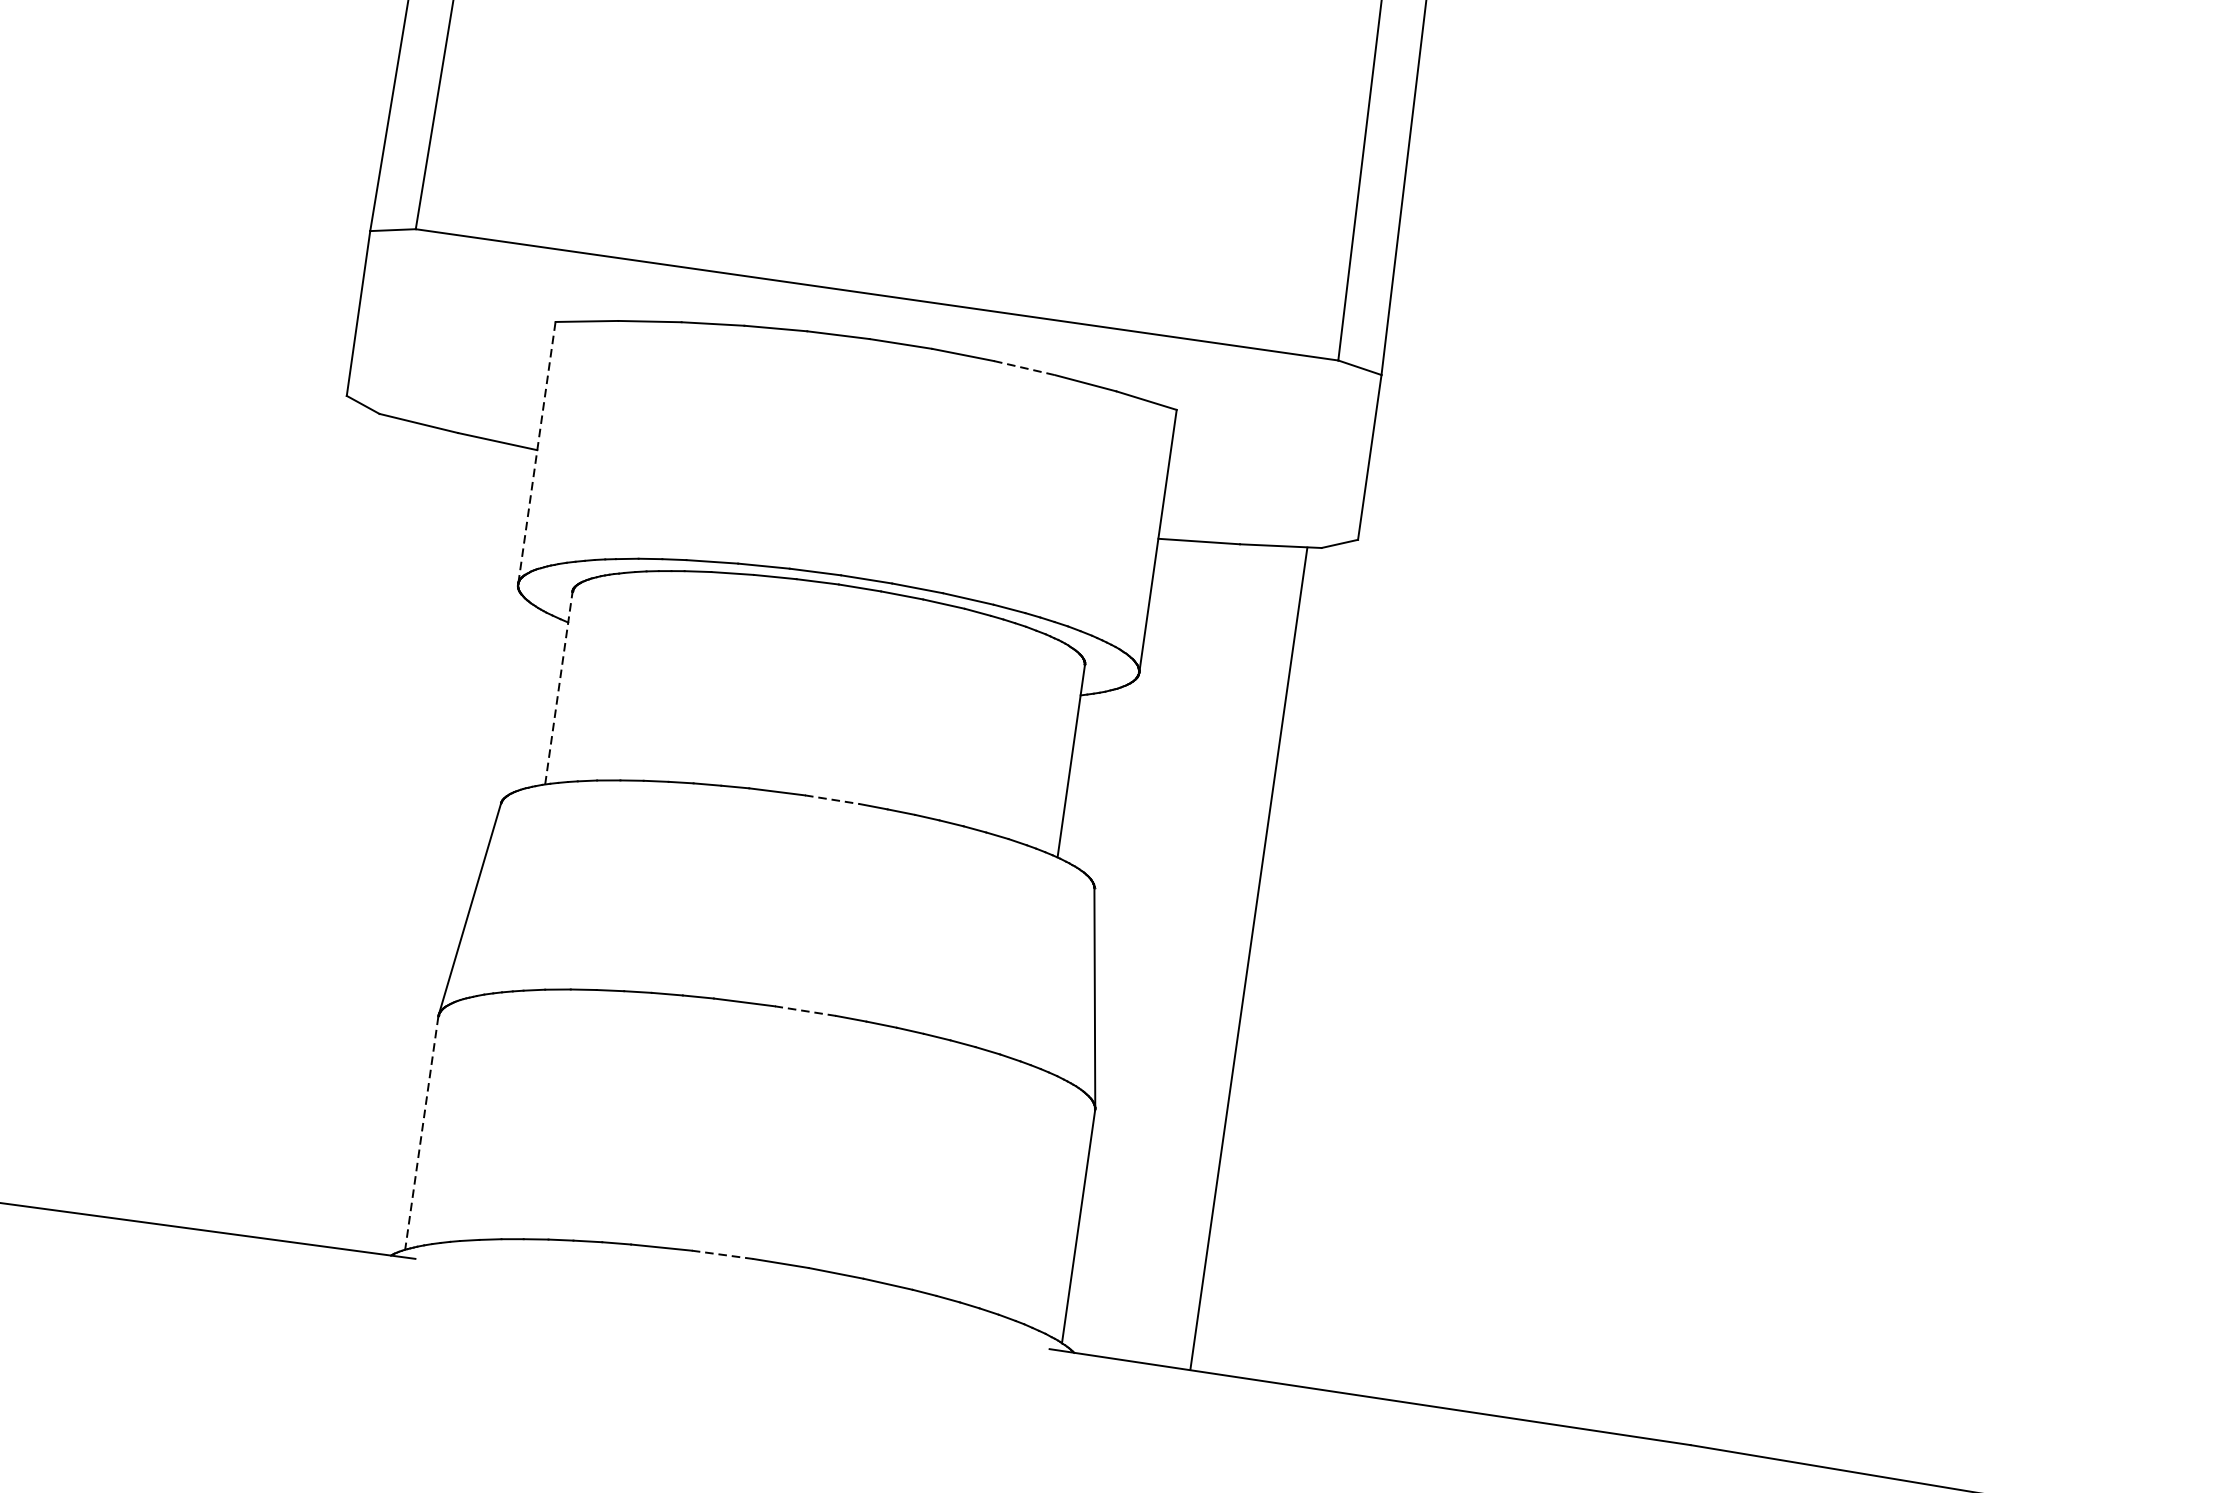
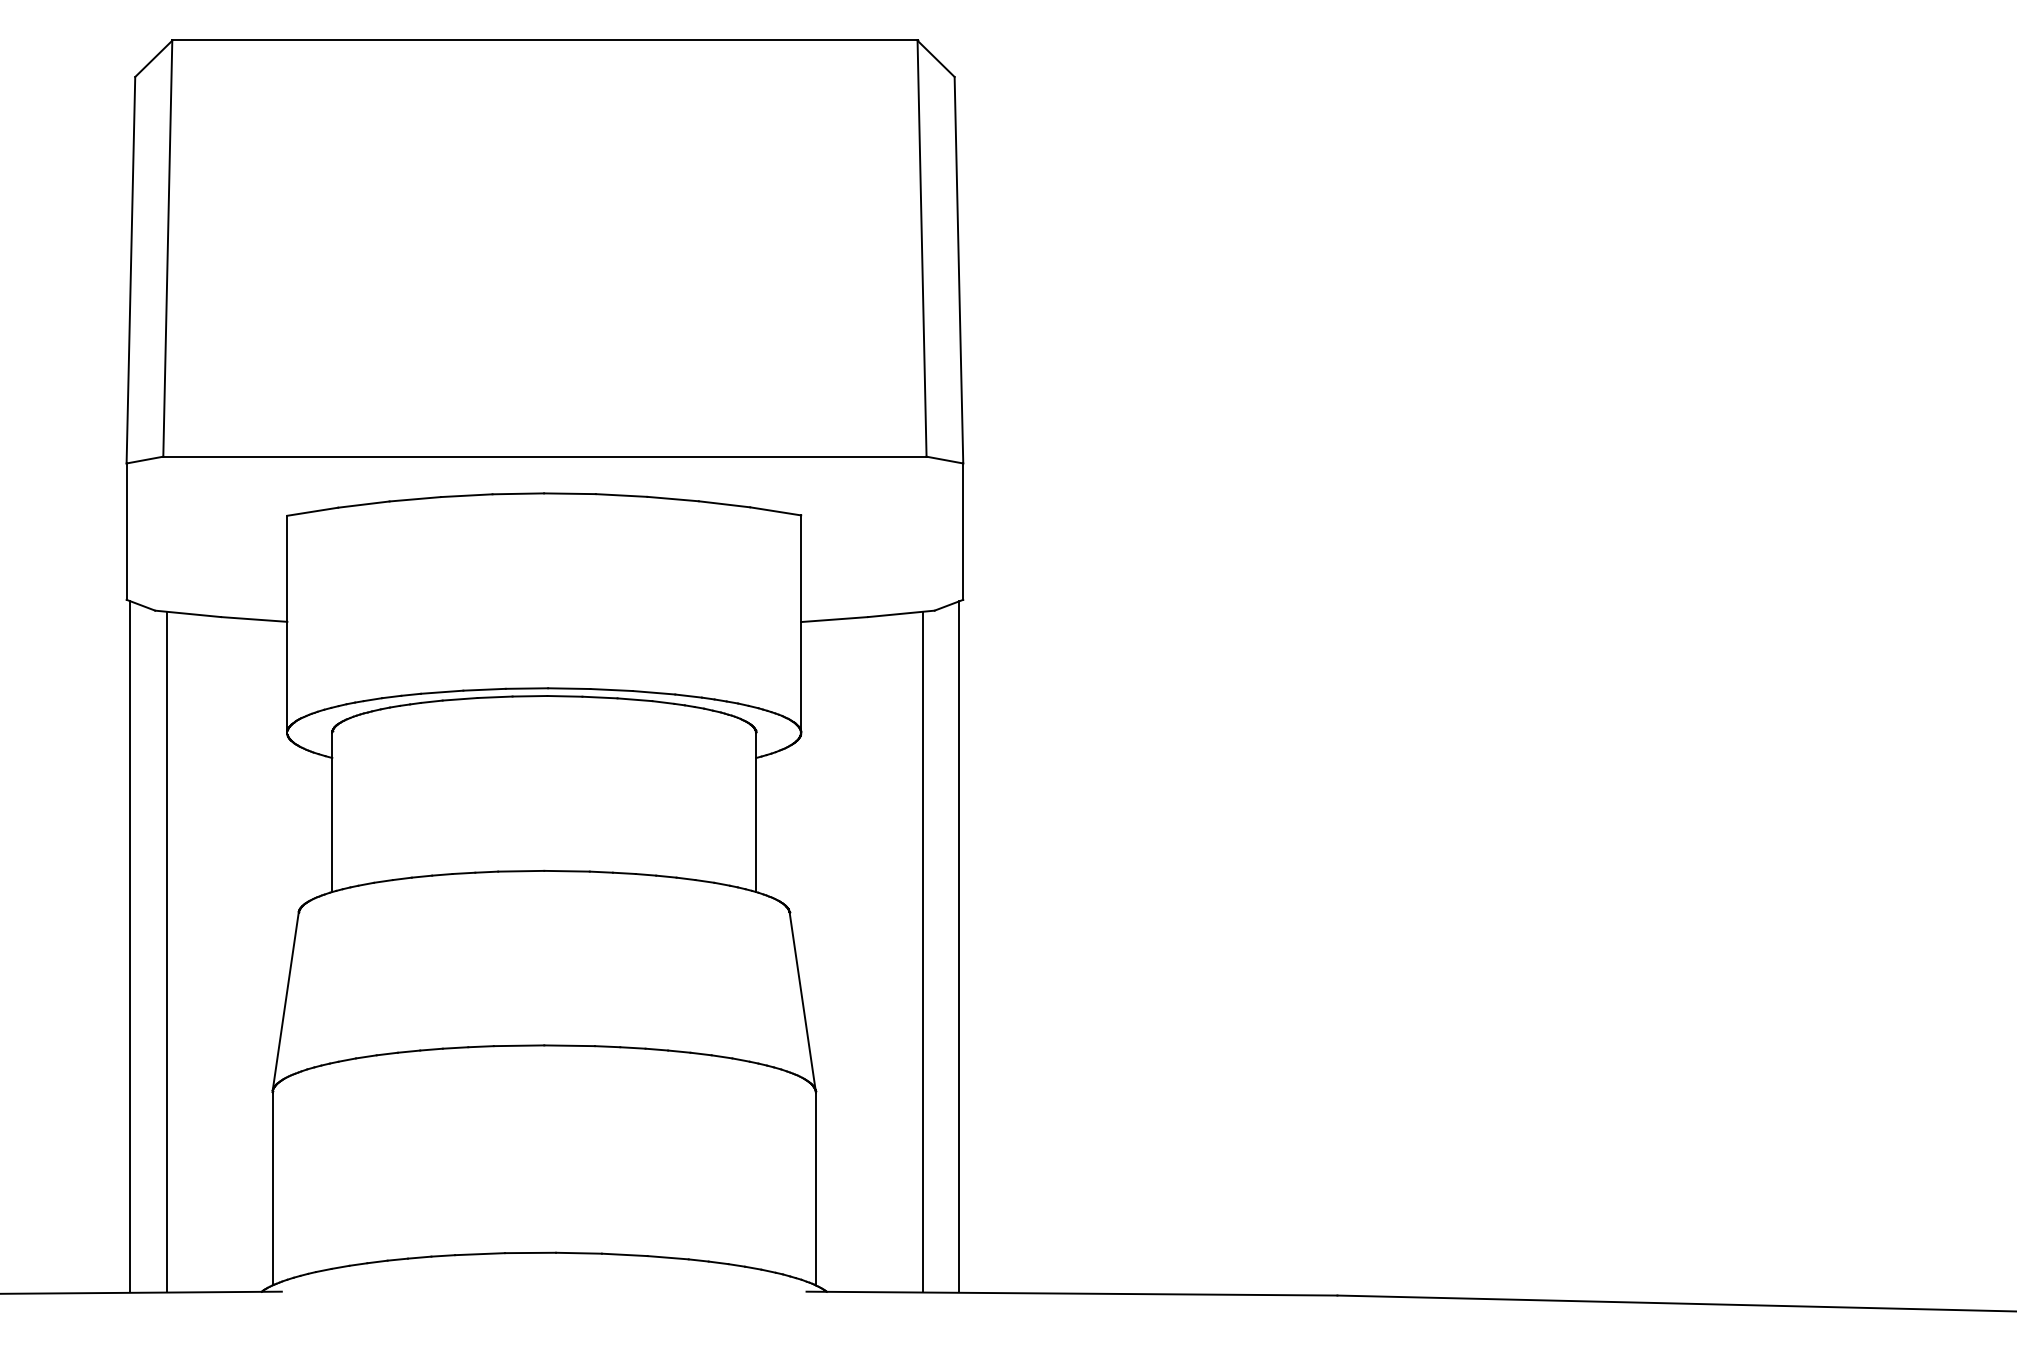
line: (1025, 368) -> (673, 499), dashed -> solid
line: (537, 452) -> (287, 623), dashed -> solid
line: (559, 688) -> (332, 812), dashed -> solid
line: (832, 800) -> (567, 871), dashed -> solid
line: (291, 815) -> (130, 946), added
line: (334, 827) -> (166, 951), added
line: (1293, 958) -> (959, 946), added
line: (805, 1010) -> (569, 1045), dashed -> solid
line: (421, 1133) -> (272, 1189), dashed -> solid
line: (722, 1254) -> (530, 1252), dashed -> solid

